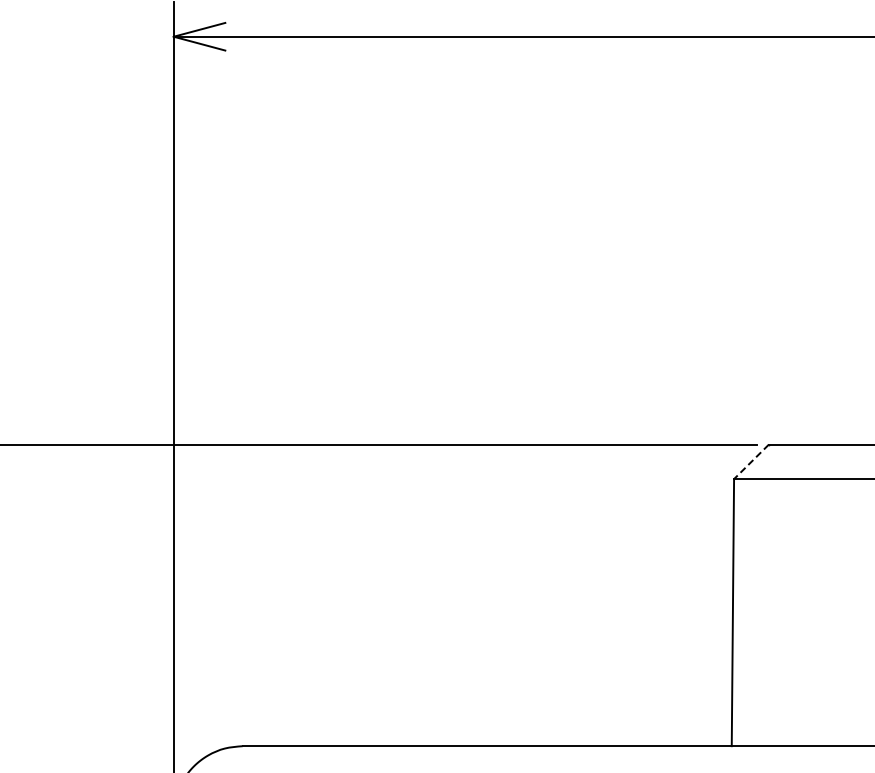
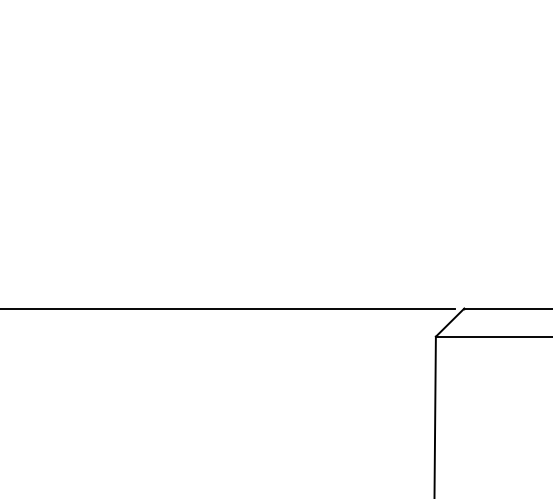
line: (751, 461) -> (450, 322), dashed -> solid

